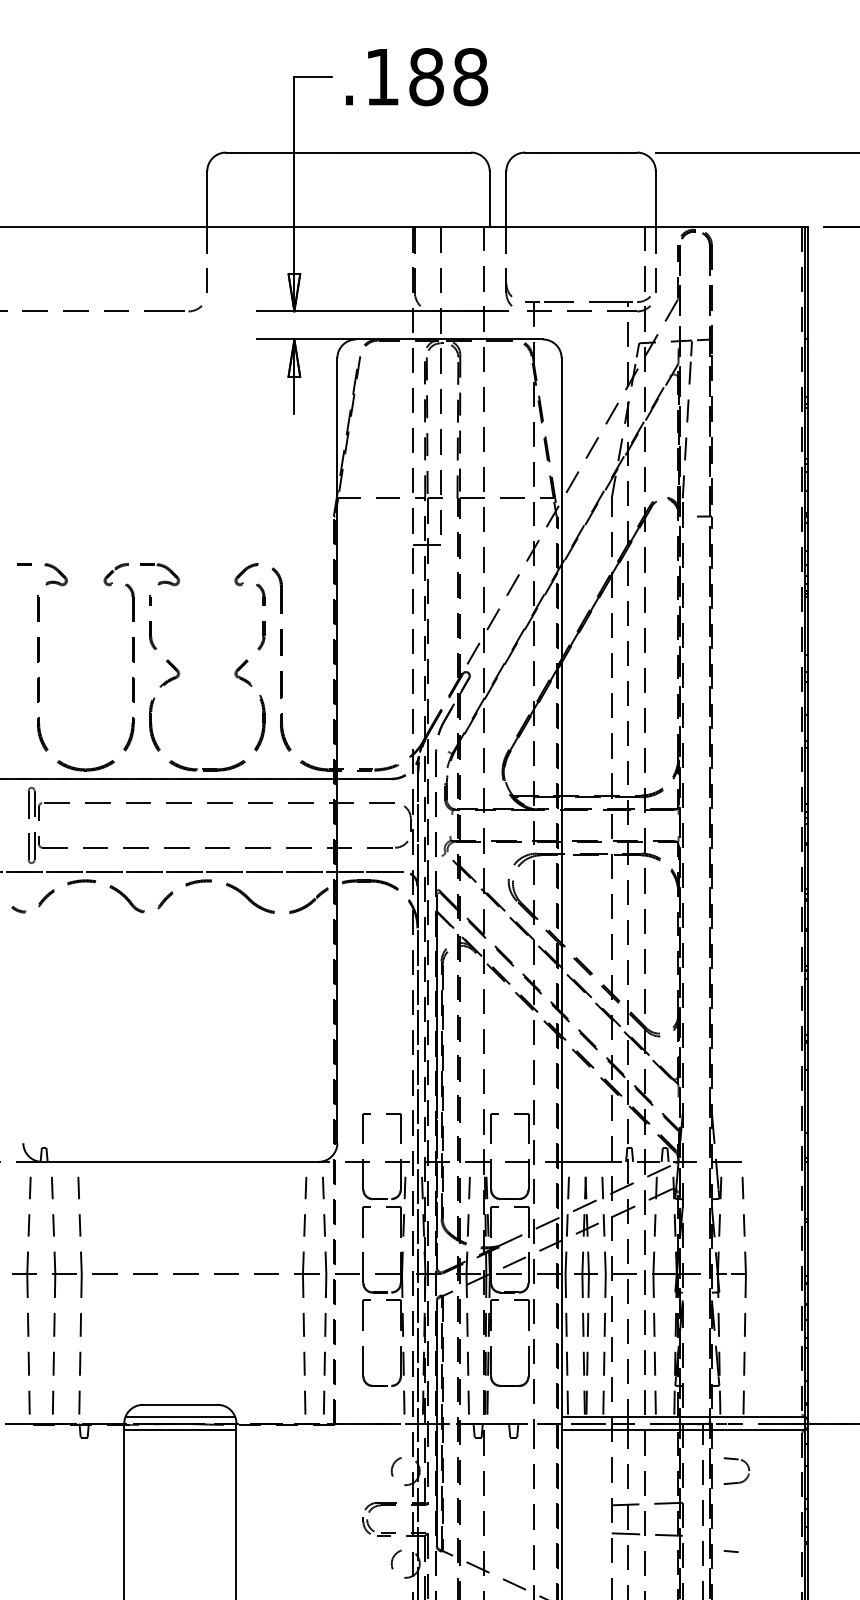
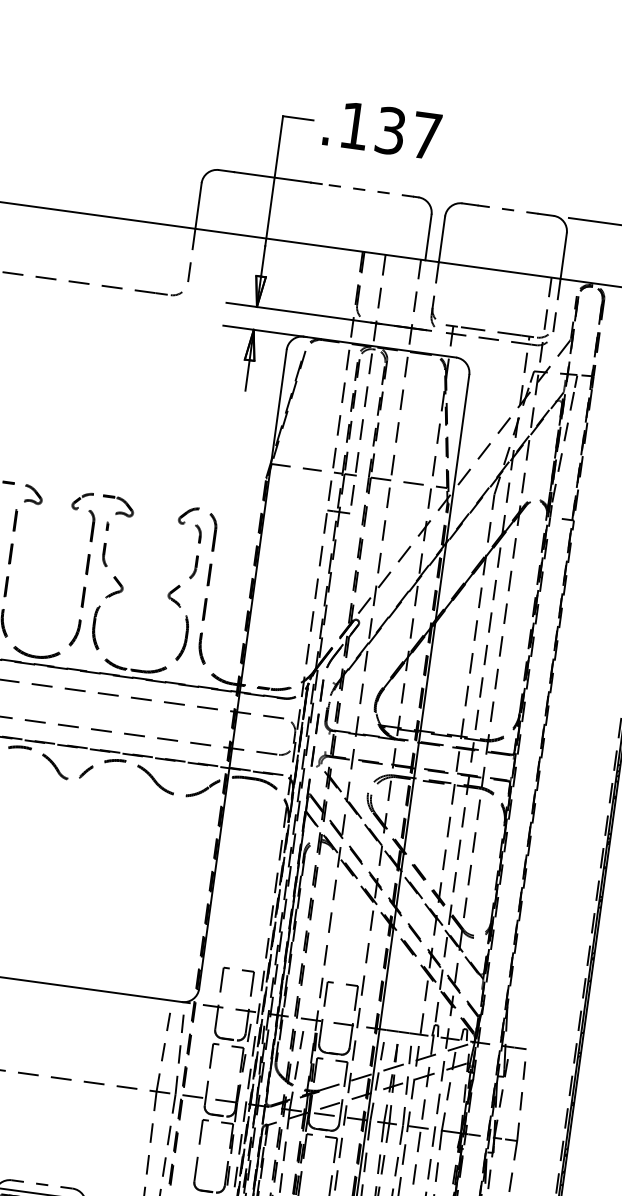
text: (448, 77) -> (408, 133), .188 -> .137
line: (408, 152) -> (367, 190), solid -> dashed
line: (580, 152) -> (507, 209), solid -> dashed
line: (180, 1404) -> (42, 1184), solid -> dashed

